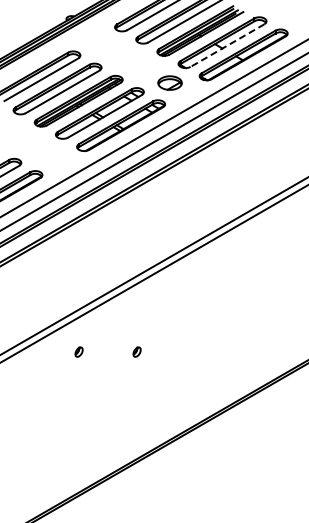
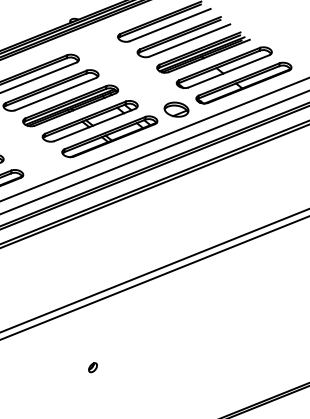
line: (227, 45) -> (228, 71), dashed -> solid
part: (169, 82) -> (176, 109), moved
part: (78, 351) -> (33, 358), removed

